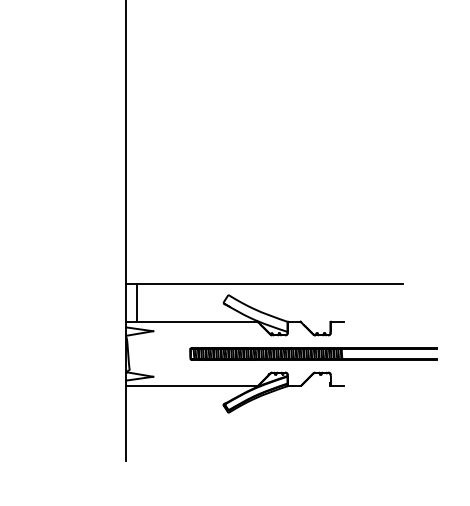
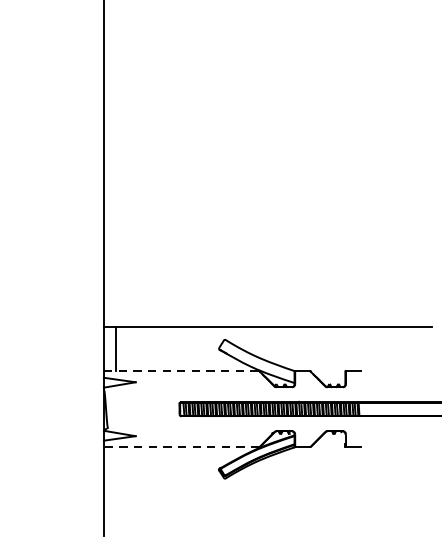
line: (192, 321) -> (182, 370), solid -> dashed
line: (192, 386) -> (182, 447), solid -> dashed

